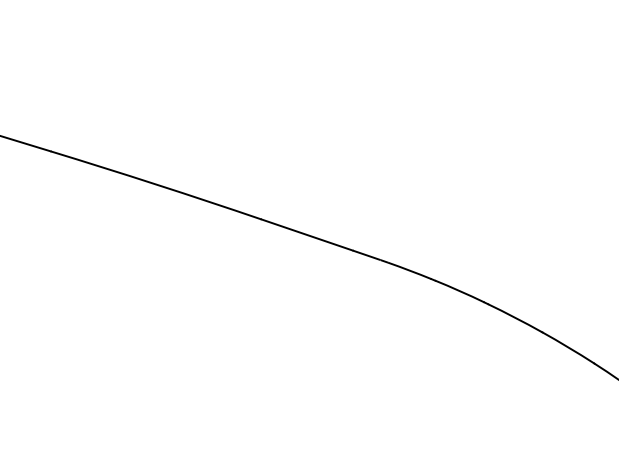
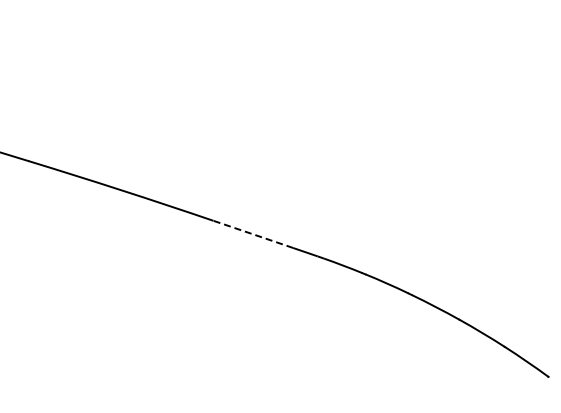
line: (306, 235) -> (252, 234), solid -> dashed

